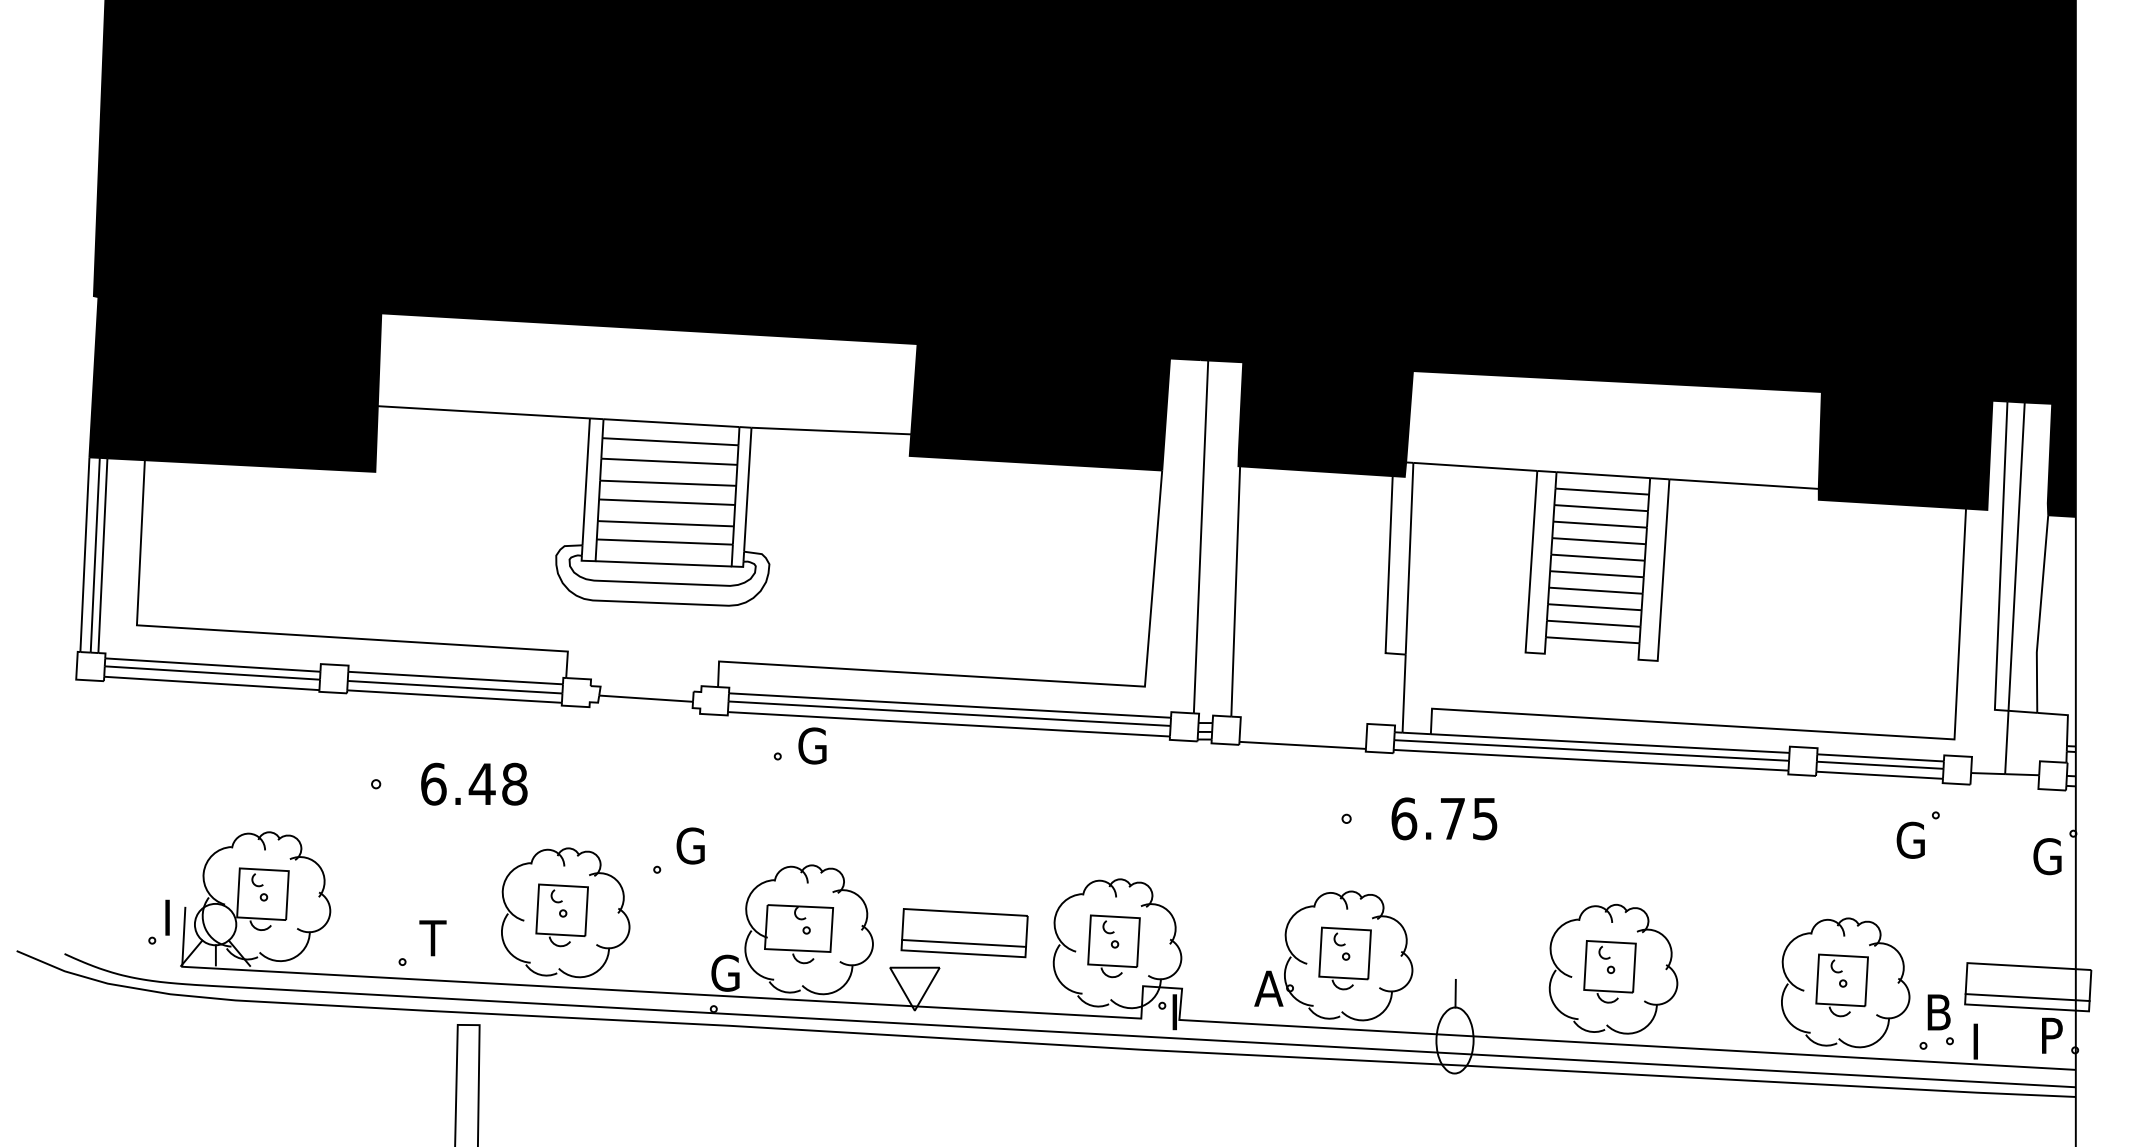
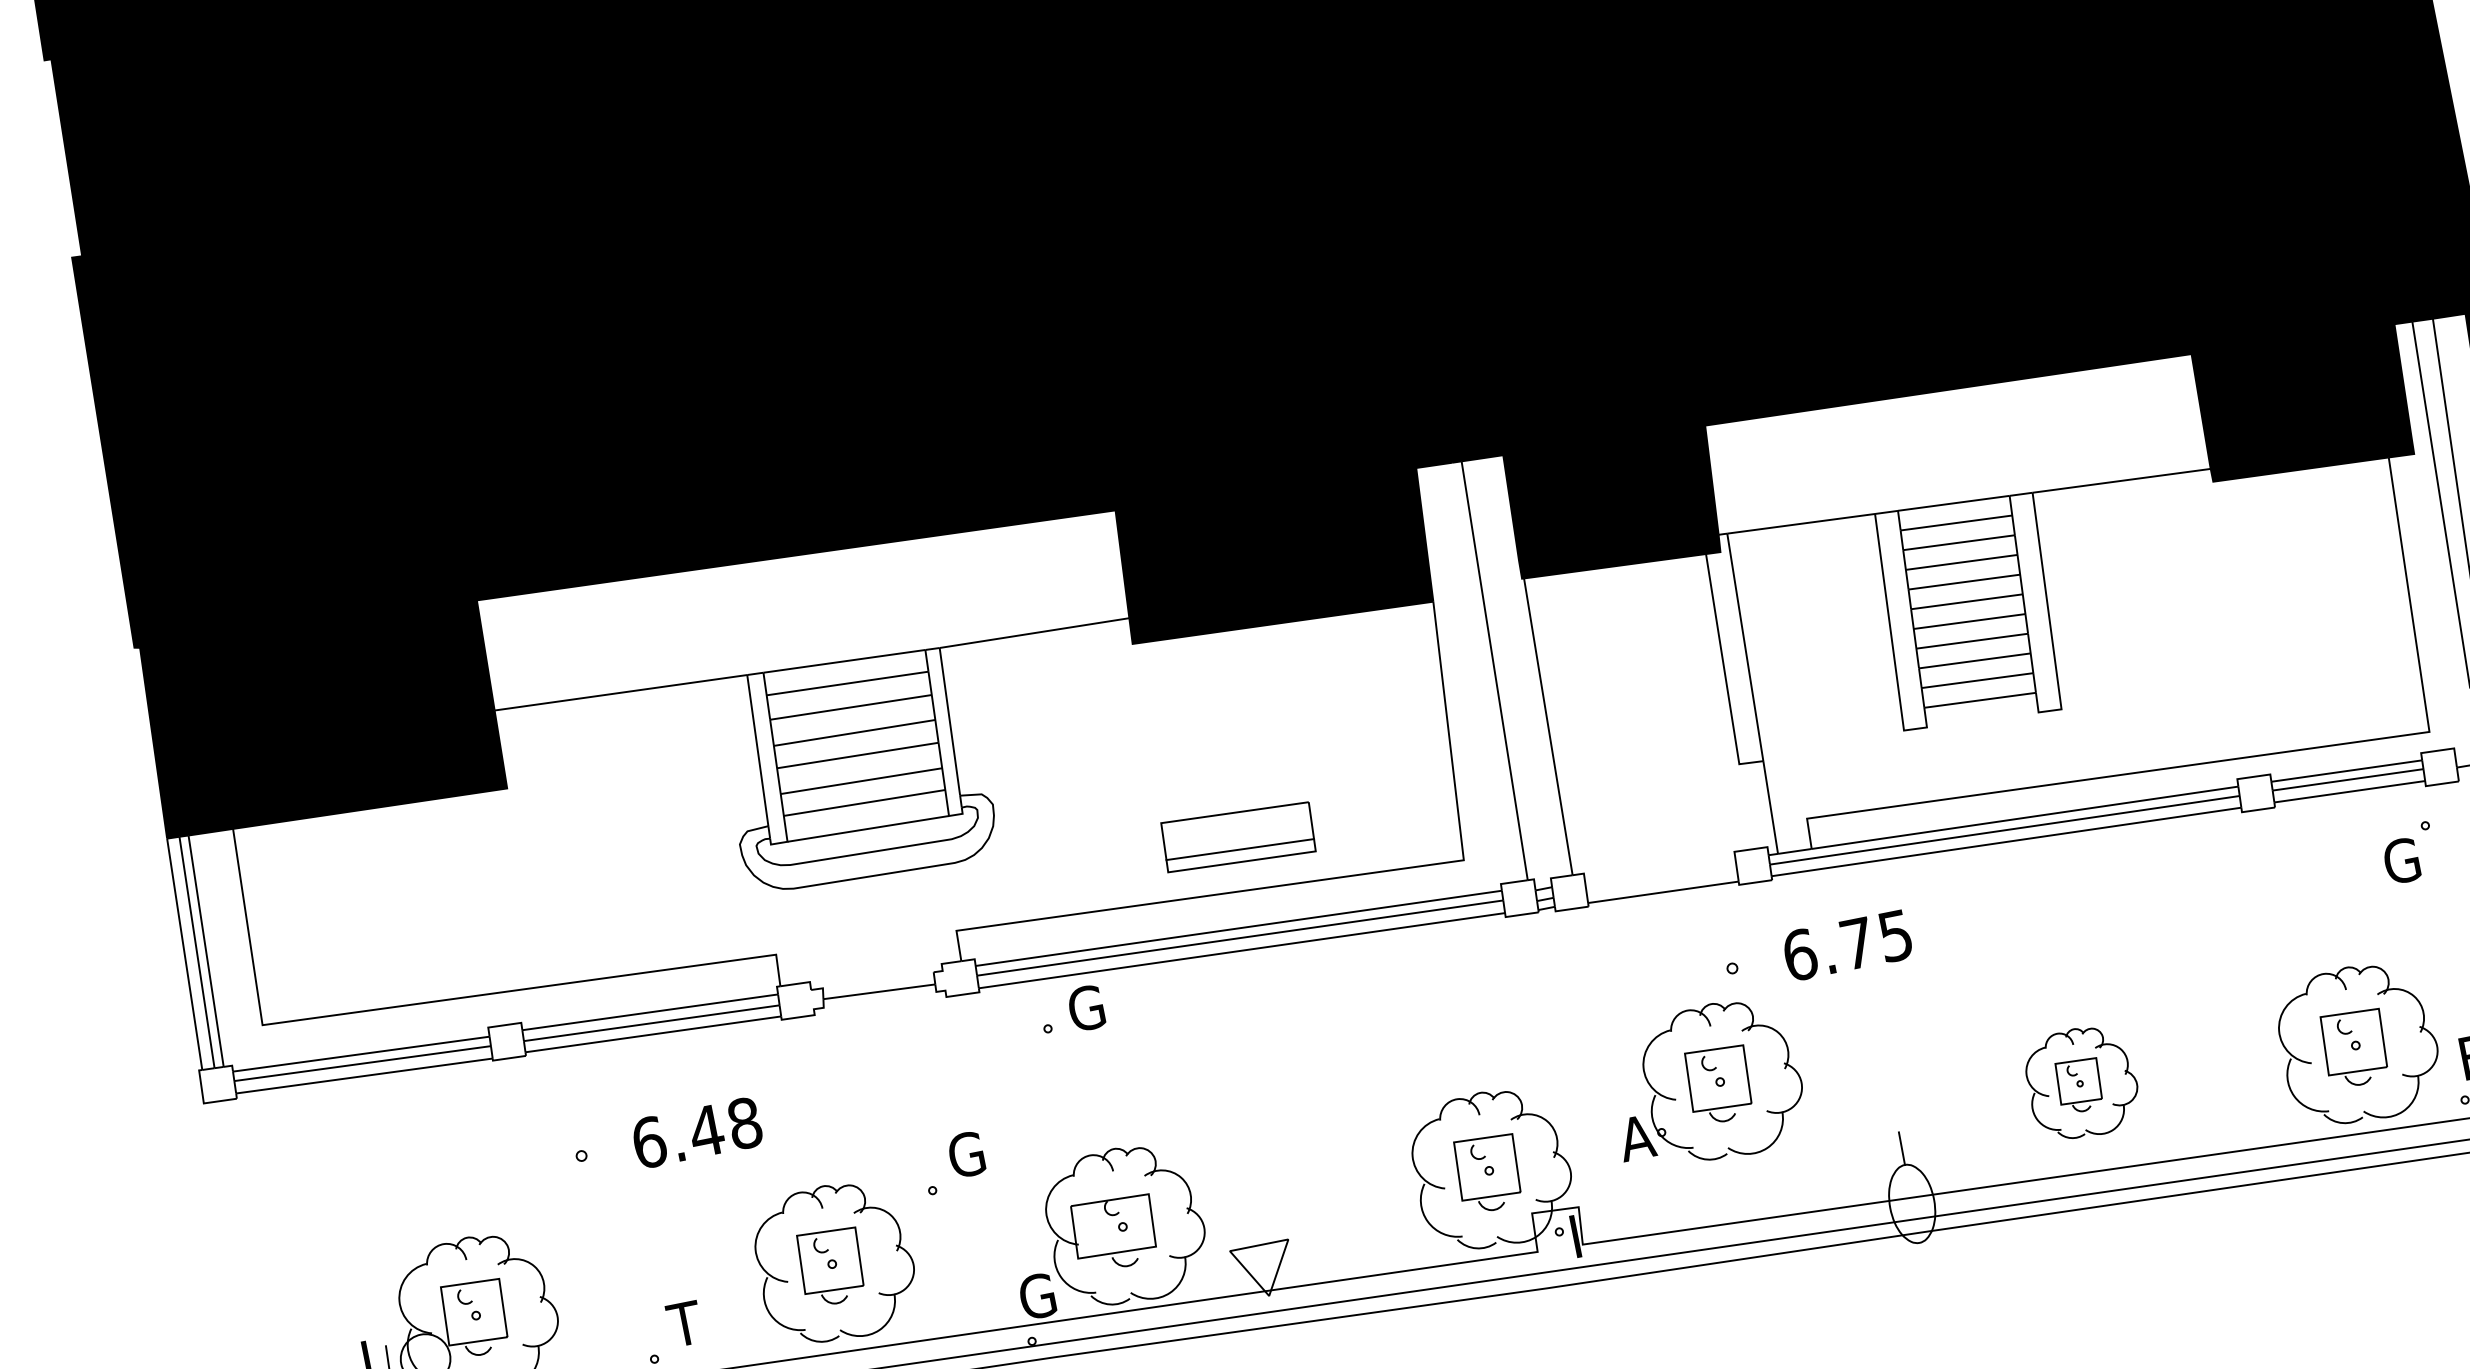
part: (964, 933) -> (1238, 837), moved
part: (1333, 955) -> (1705, 1083), moved
part: (1613, 969) -> (2082, 1083), size x0.7

